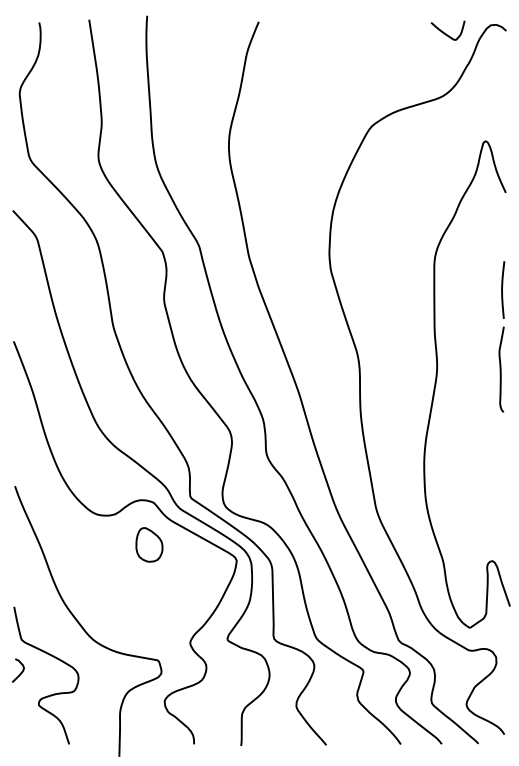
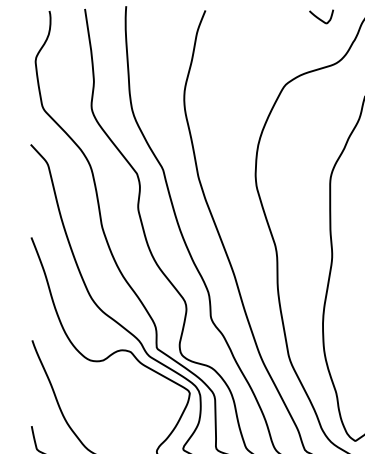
curve: (446, 33) -> (320, 18), moved
part: (149, 544) -> (127, 381), removed

